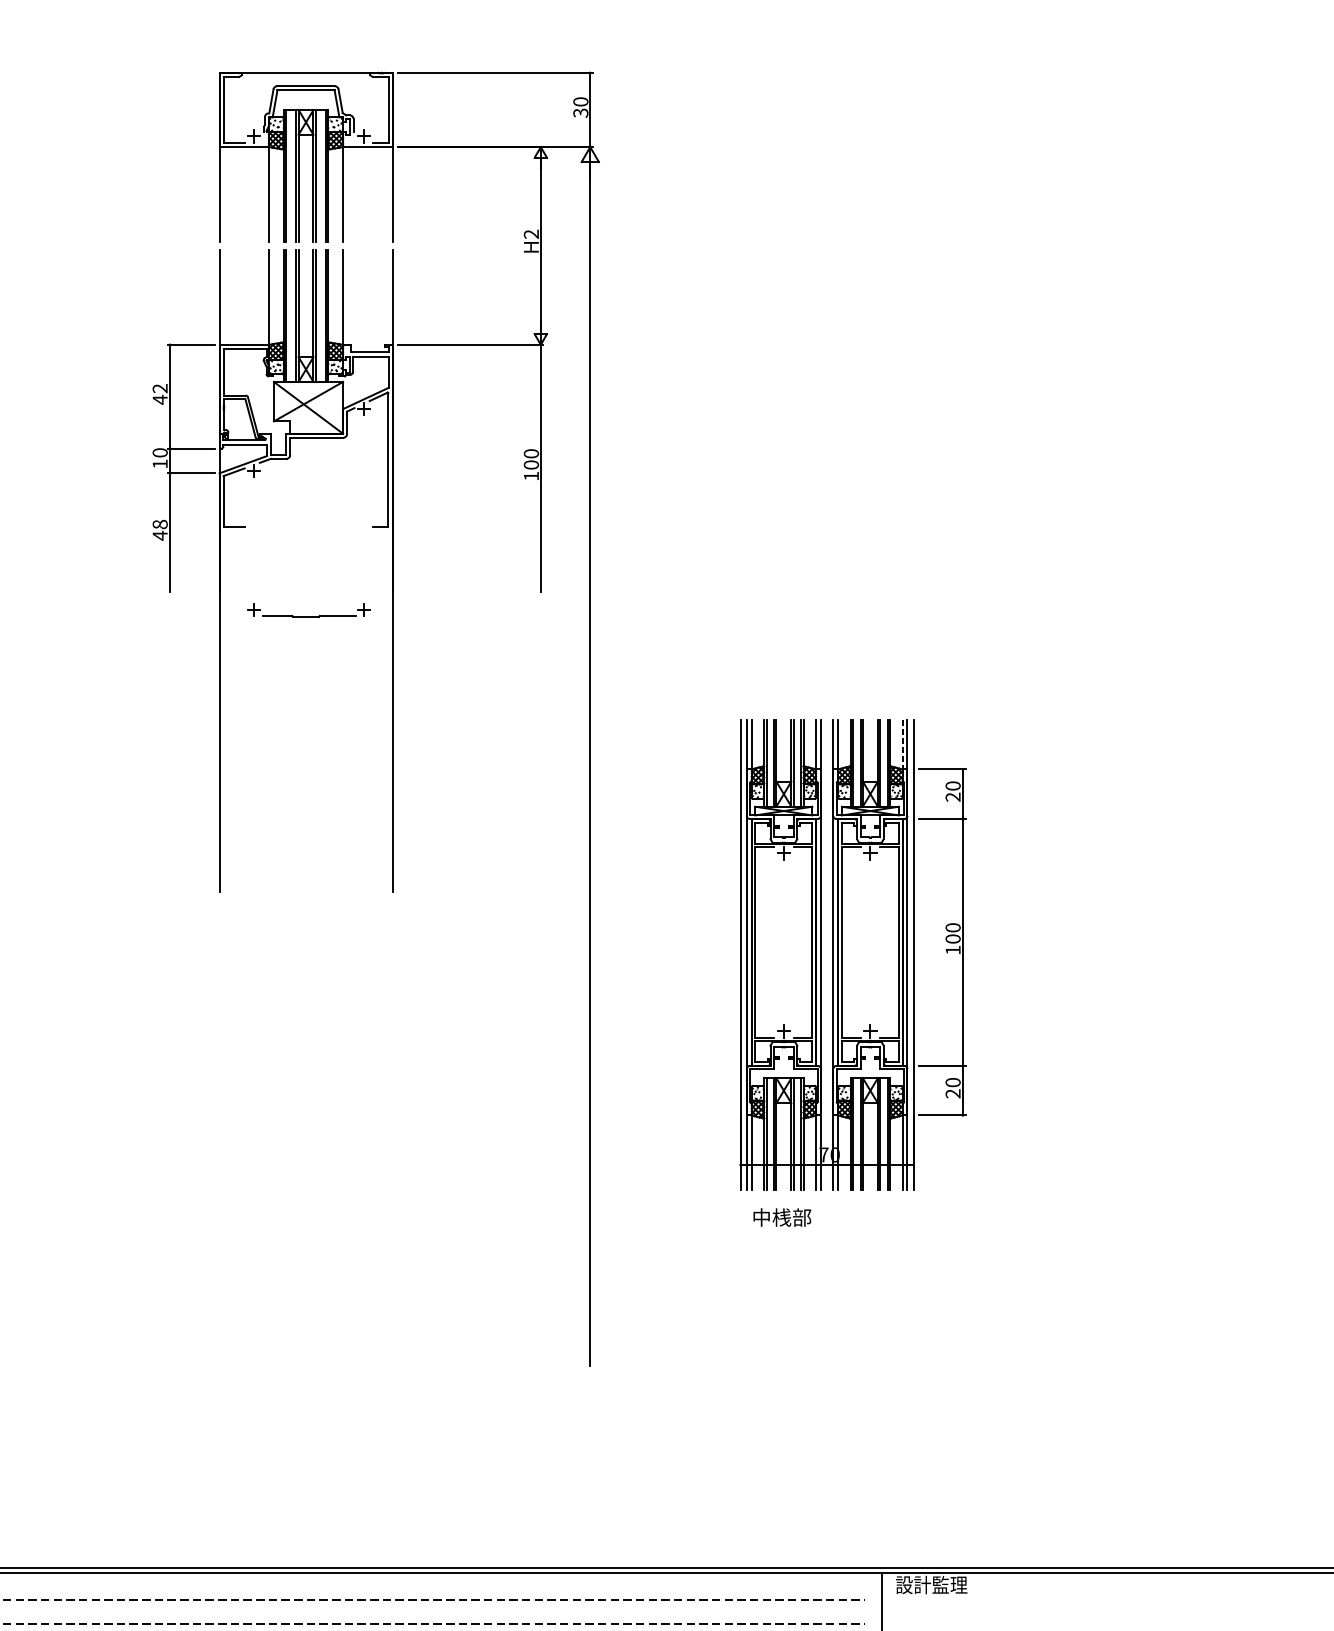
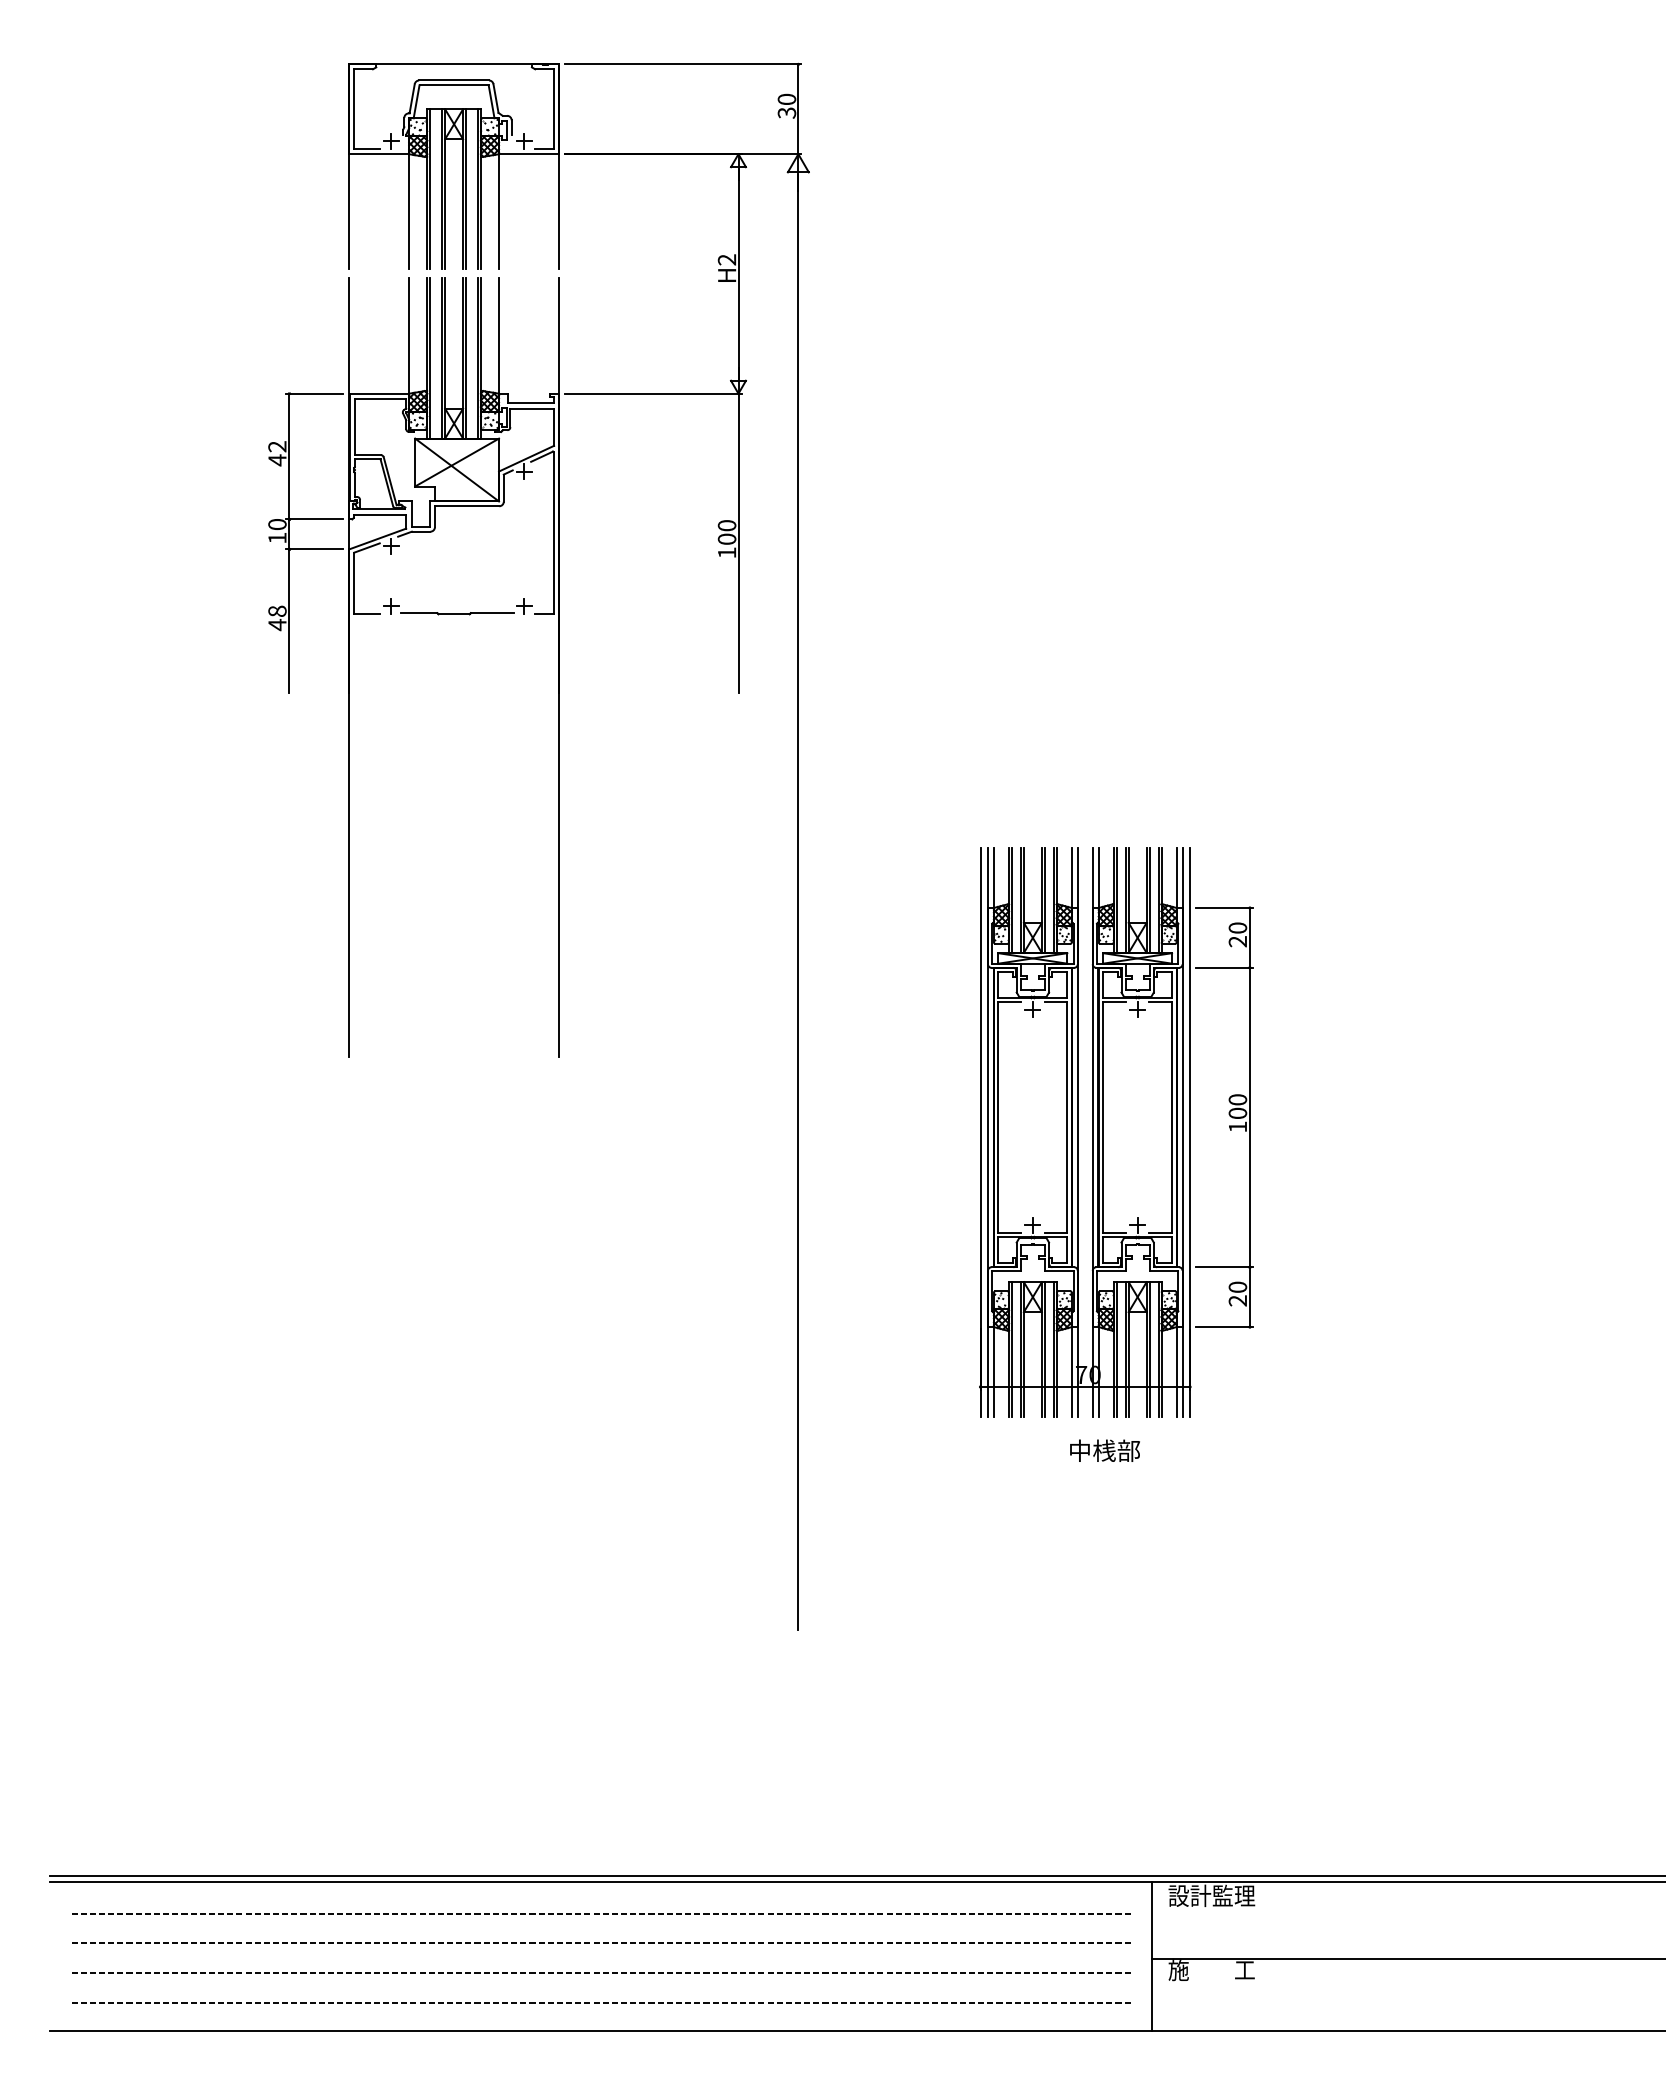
part: (308, 616) -> (457, 613), moved
line: (902, 745) -> (1176, 878), dashed -> solid
text: (781, 1217) -> (1104, 1450), moved

